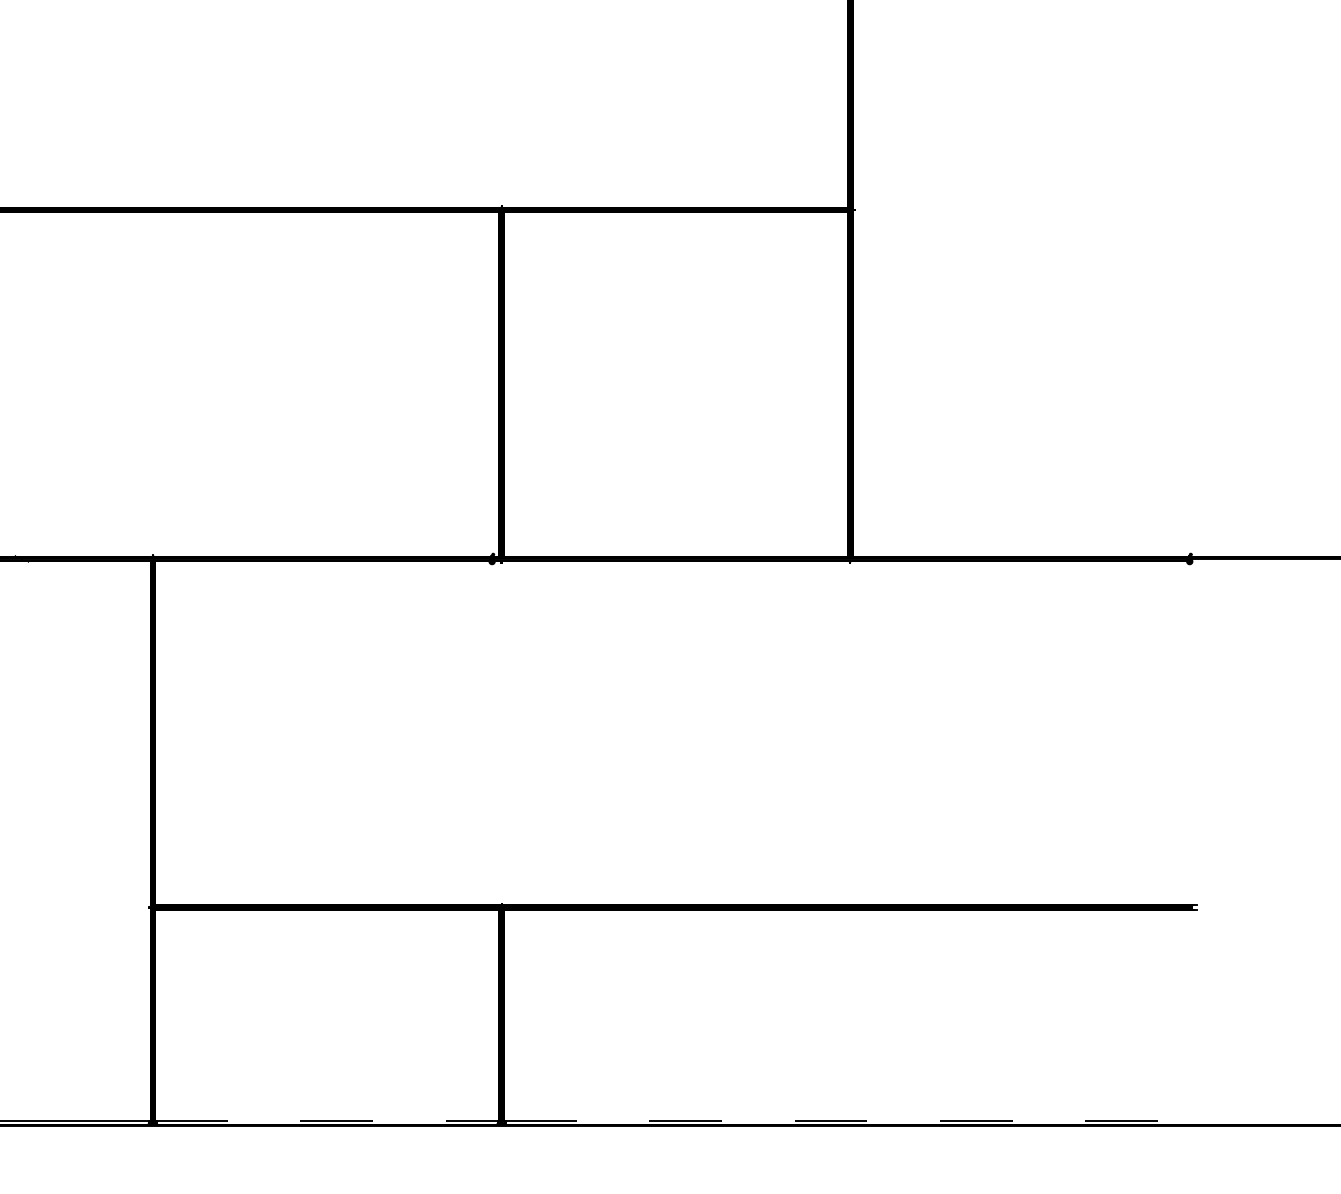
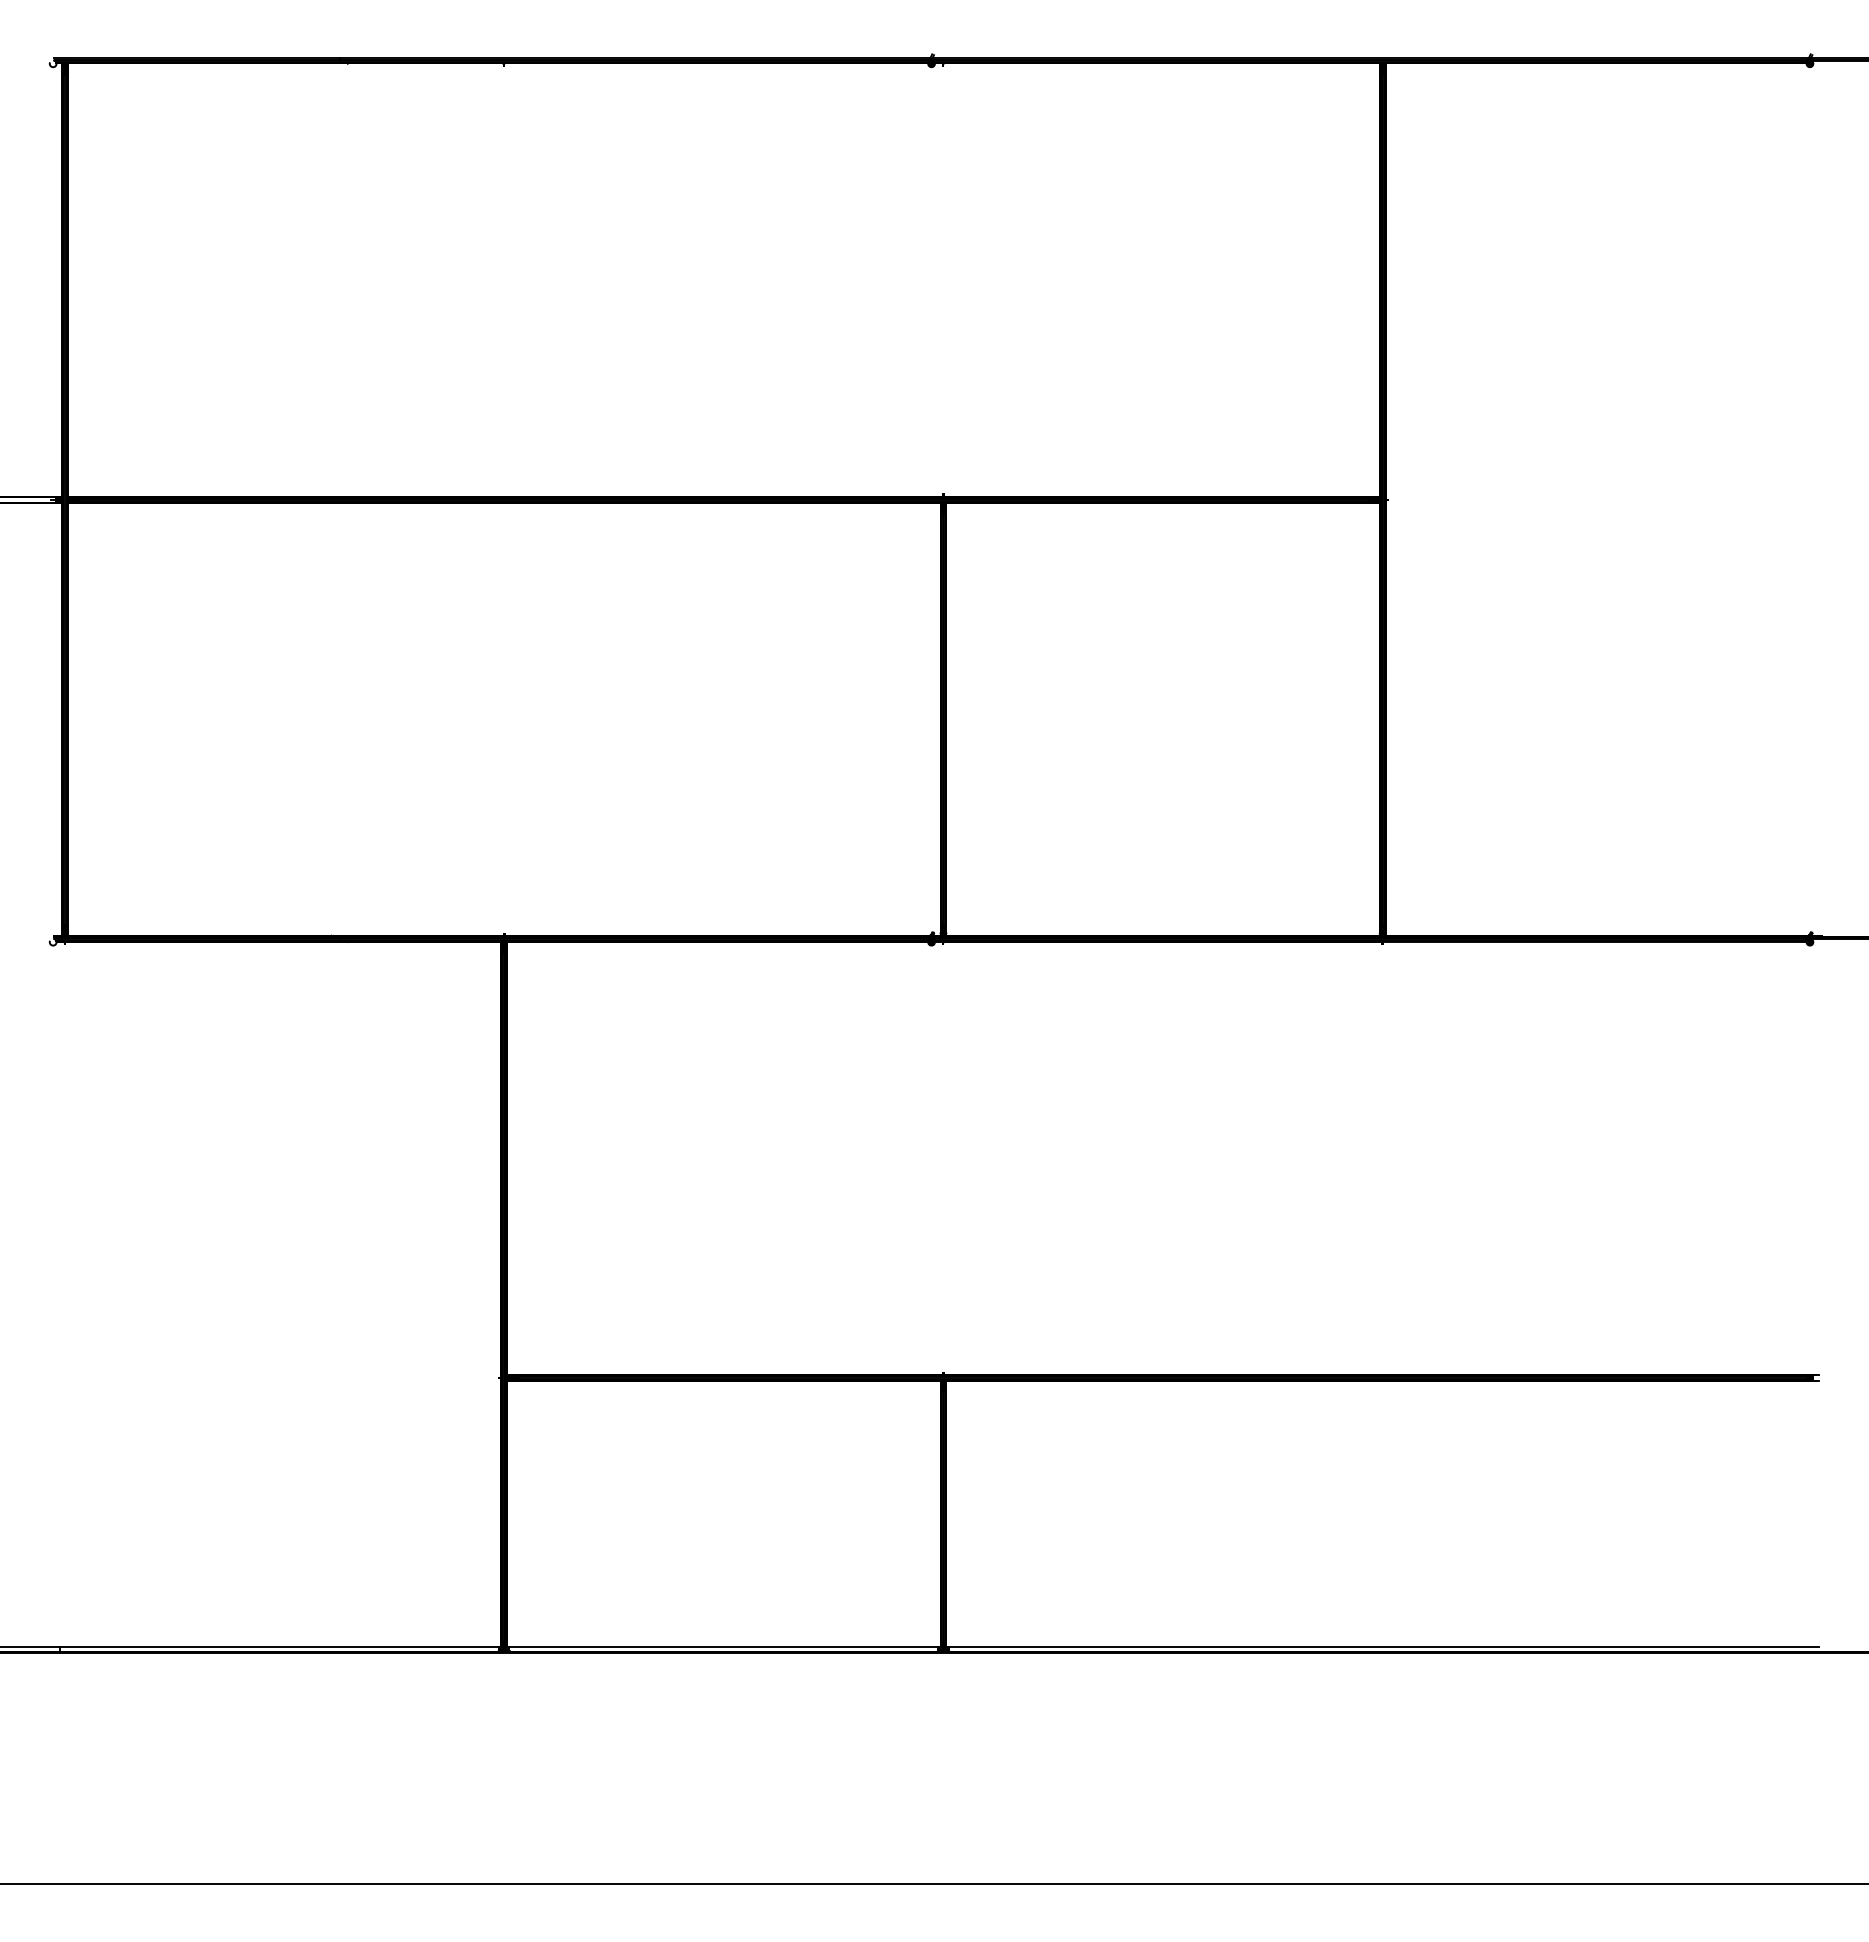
line: (326, 1121) -> (723, 1647), dashed -> solid
line: (851, 1121) -> (1383, 1647), dashed -> solid

